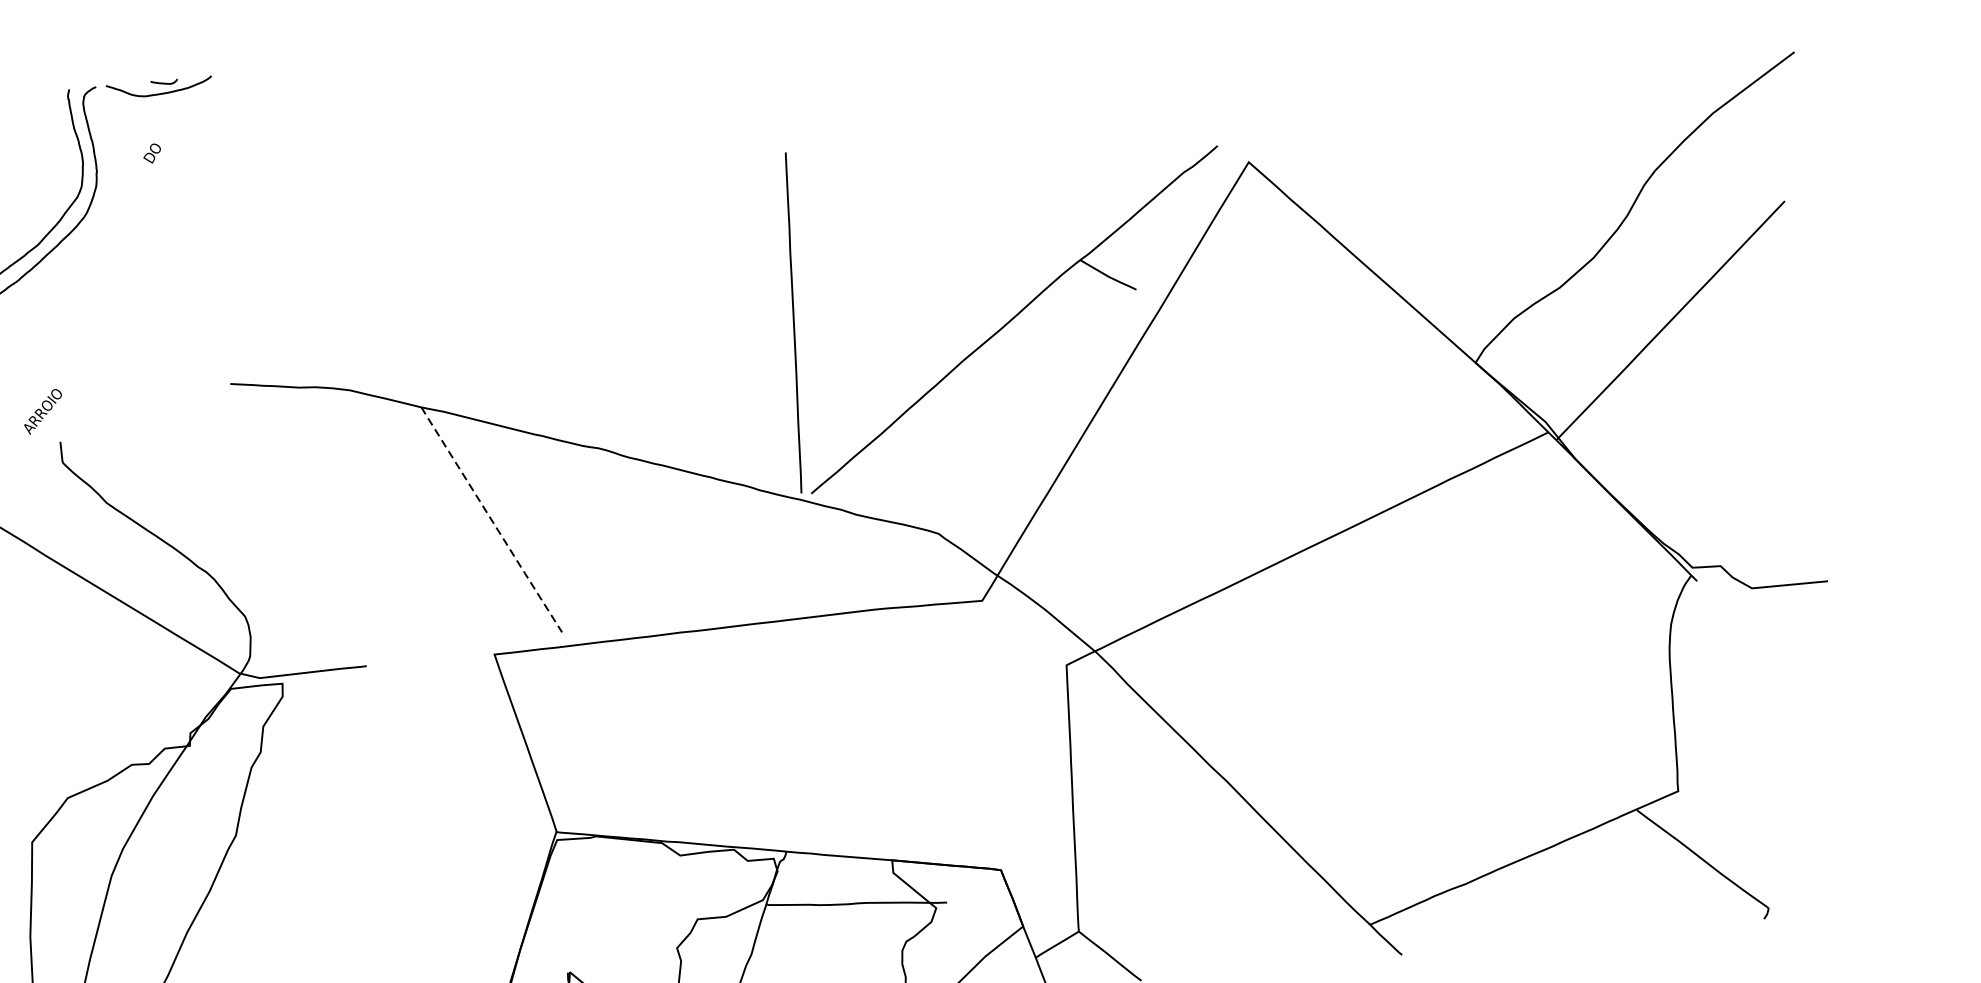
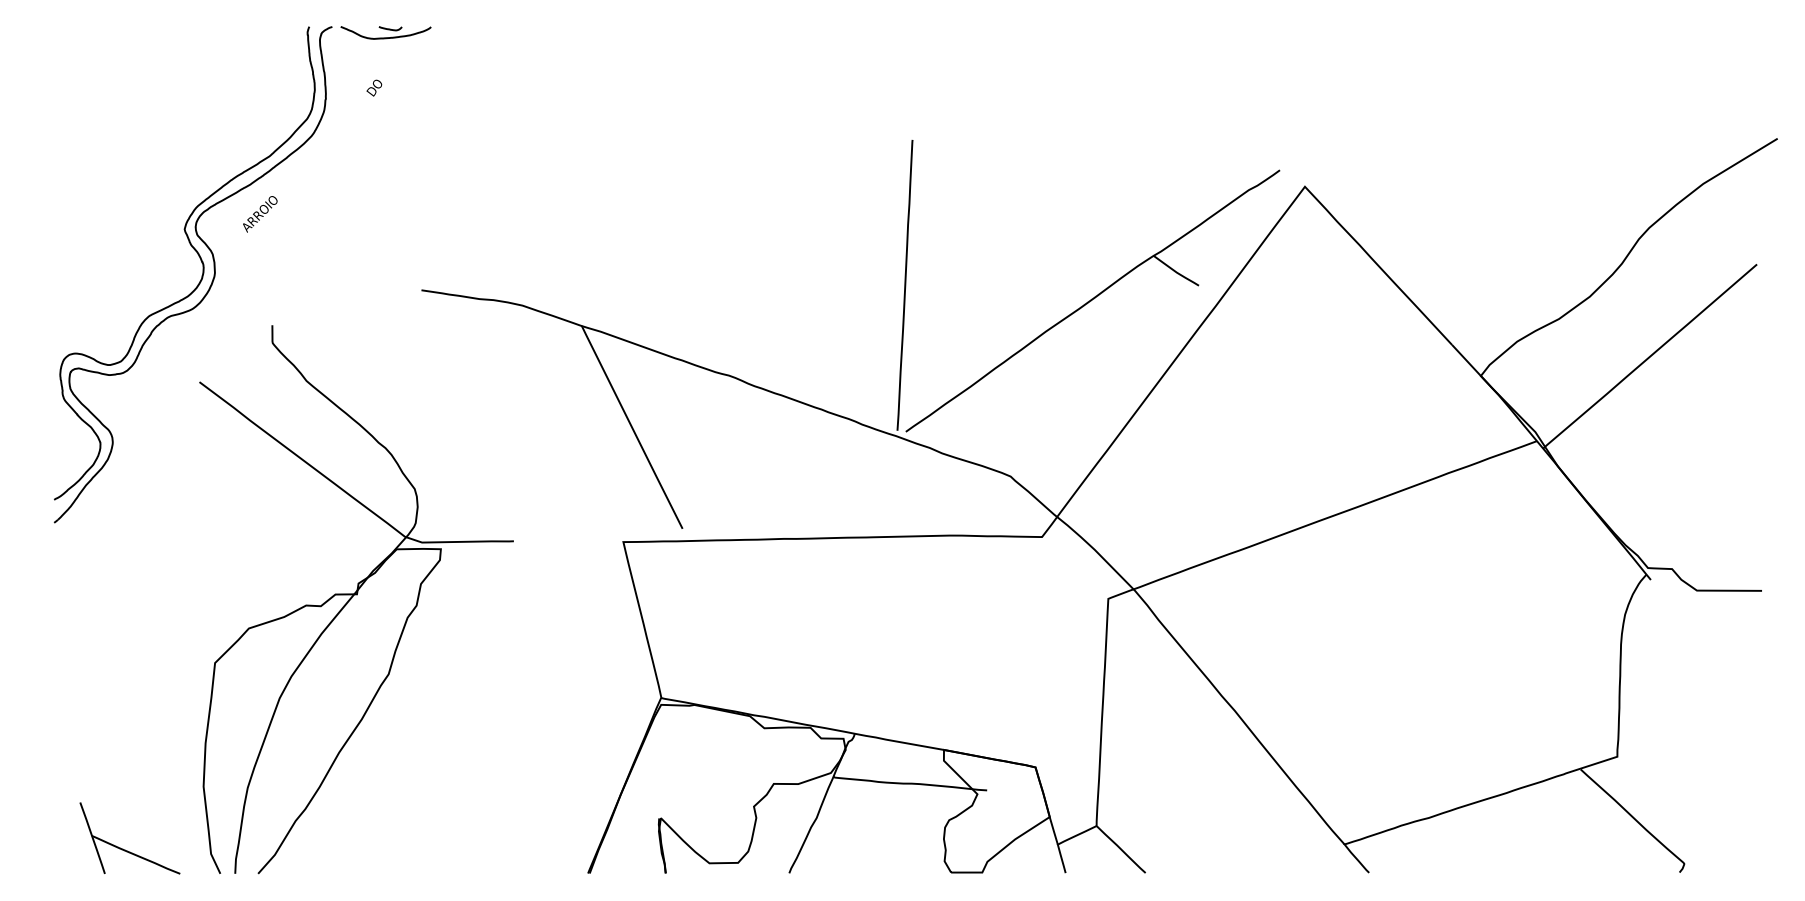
text: (43, 411) -> (260, 214), moved
line: (492, 519) -> (632, 427), dashed -> solid

